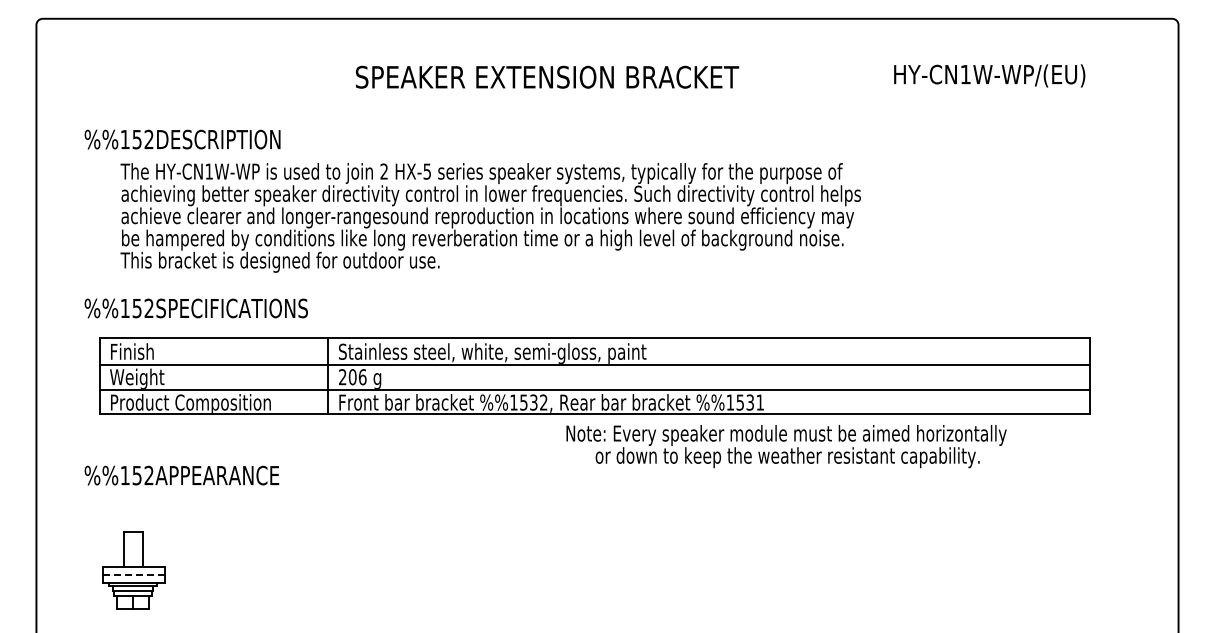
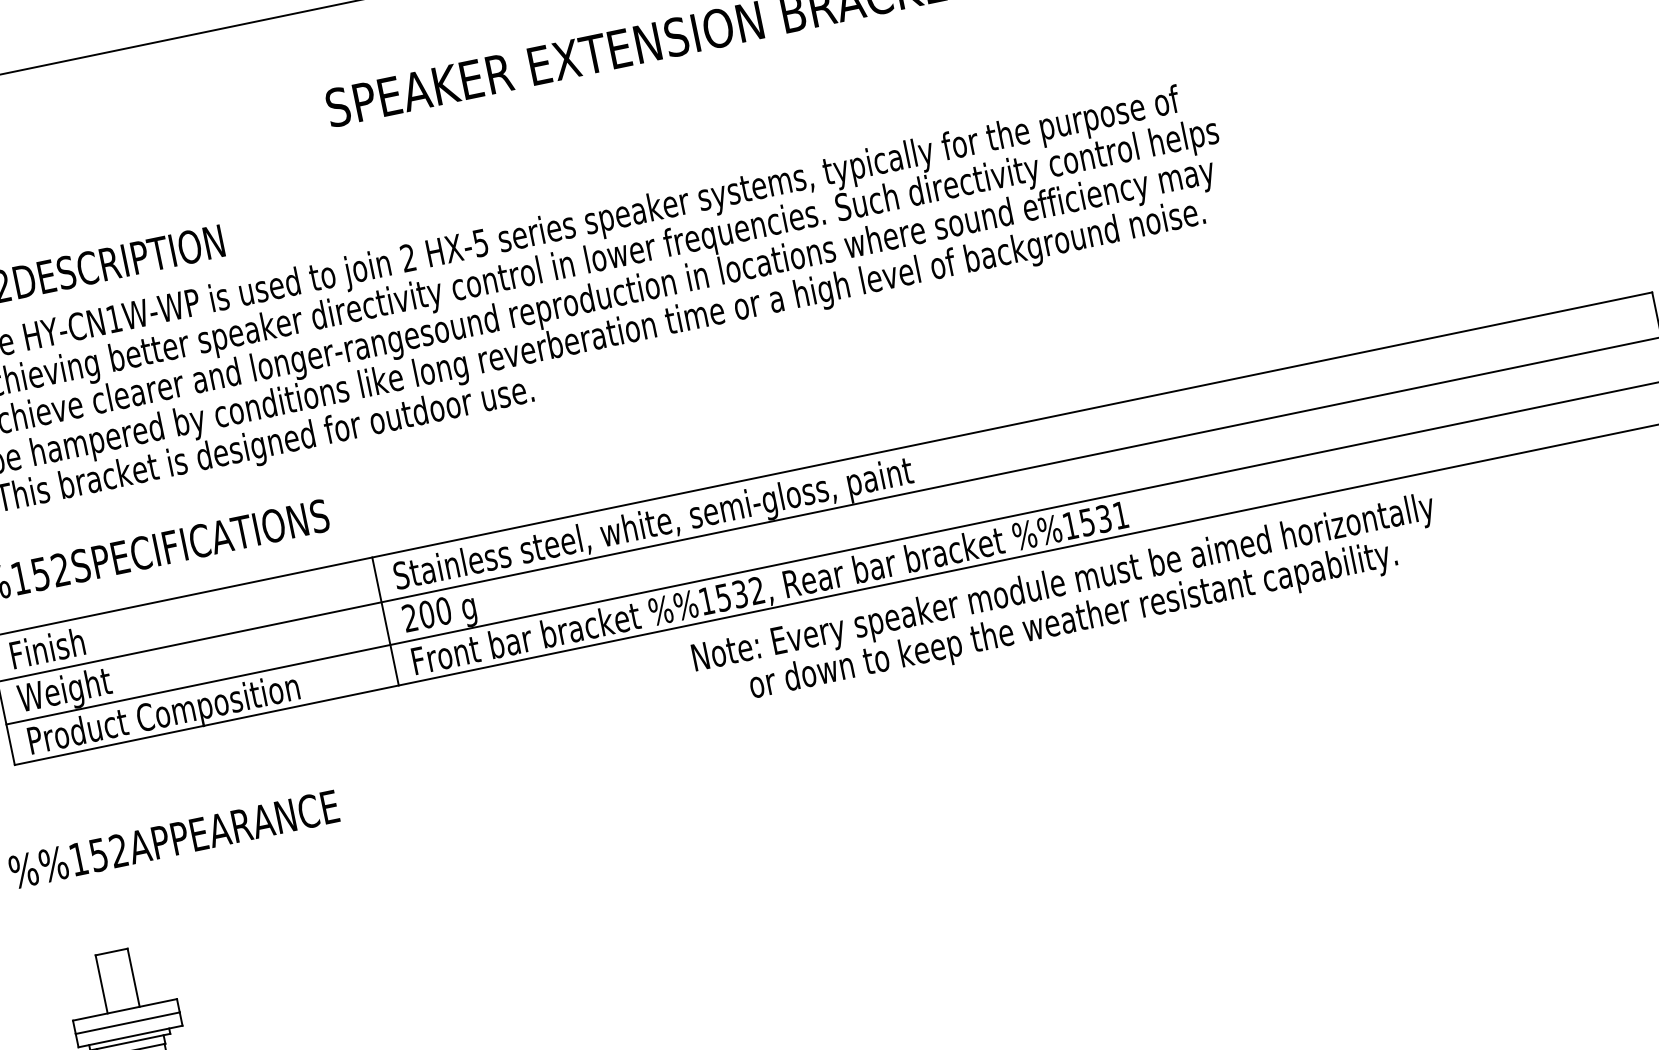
text: (362, 376) -> (443, 609), 206 -> 200
text: (786, 446) -> (1067, 603), moved
line: (133, 574) -> (127, 1022), dashed -> solid

